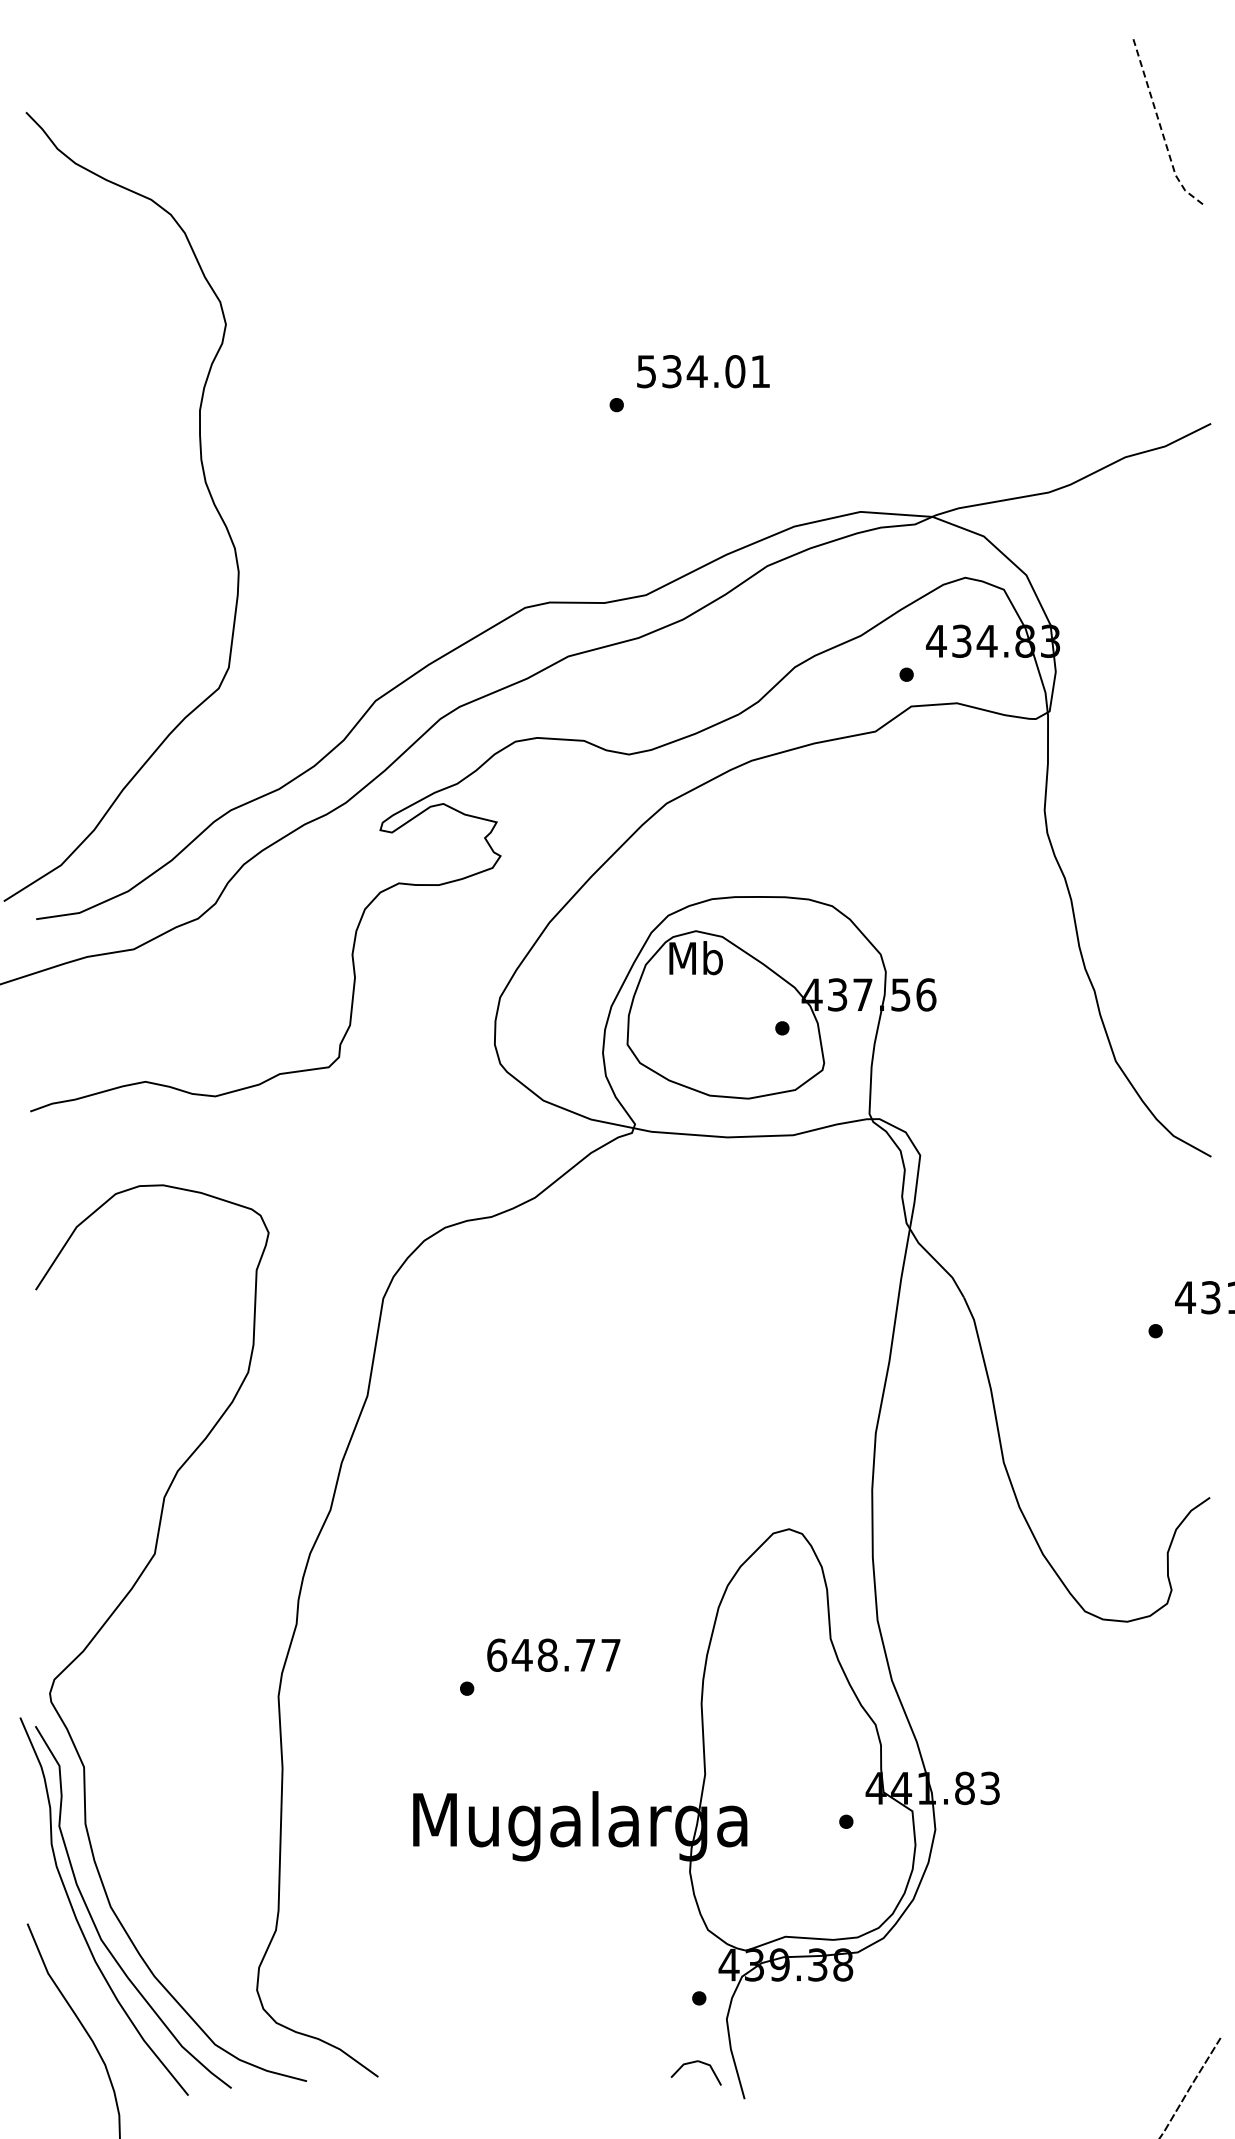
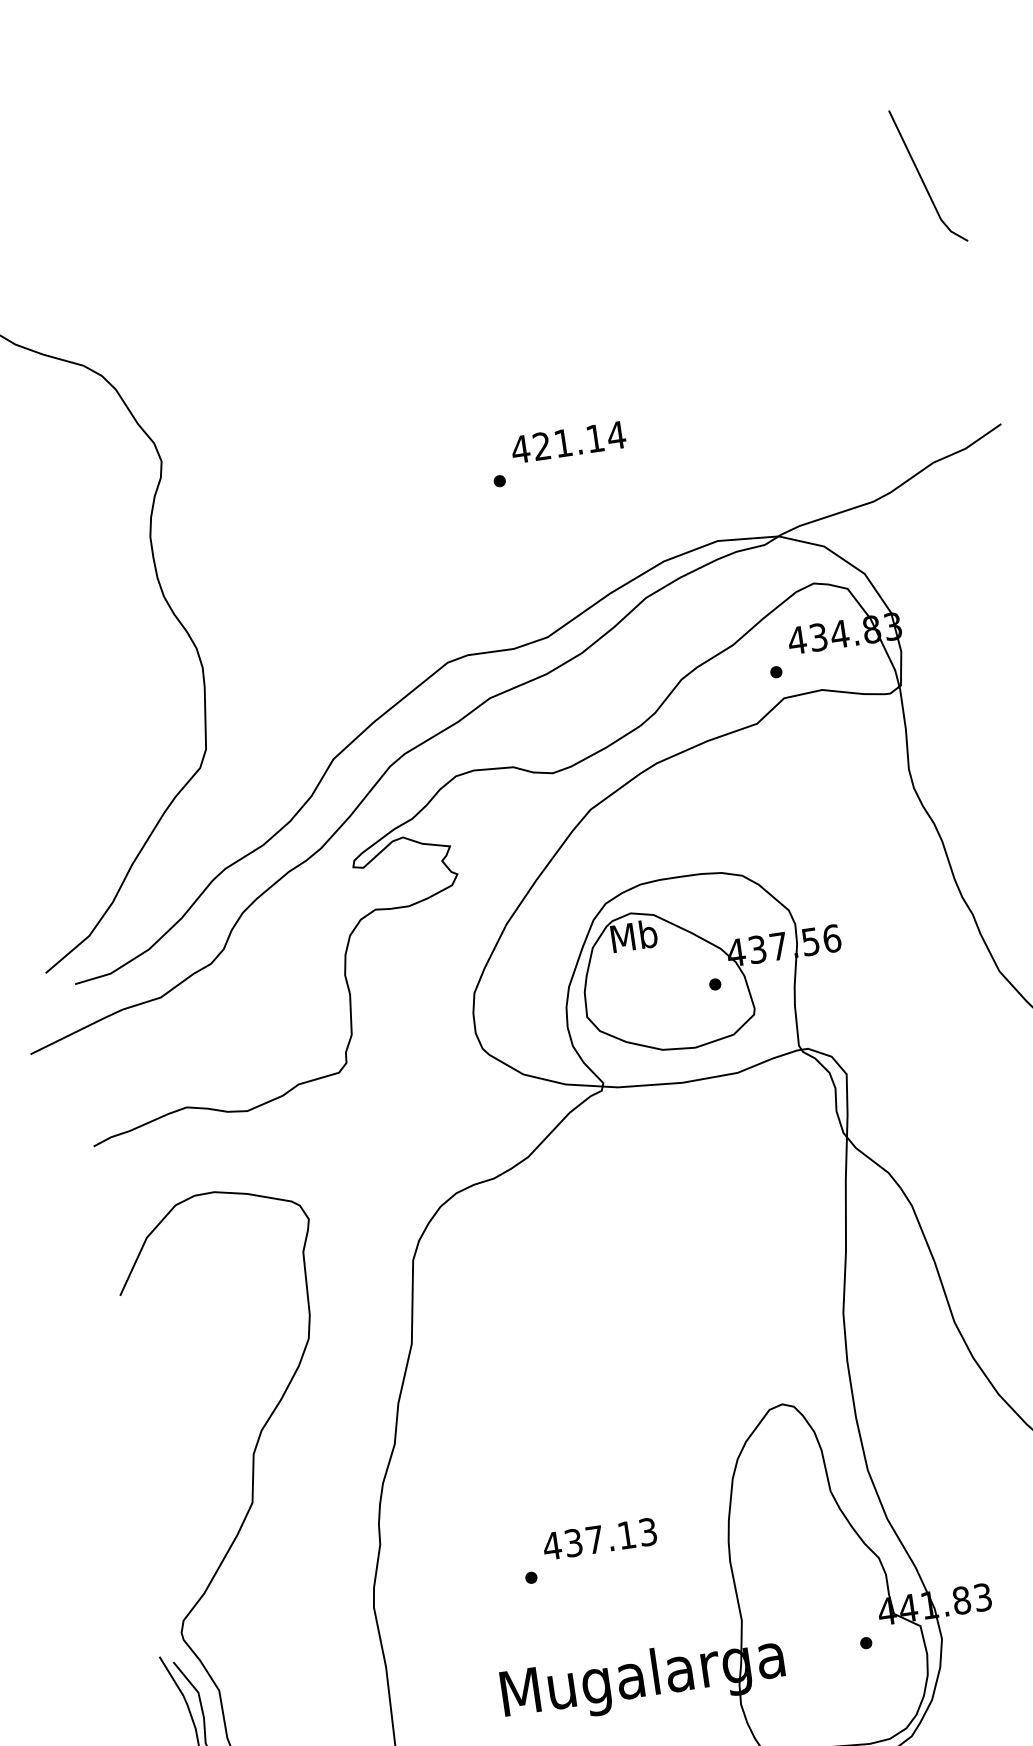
line: (1161, 128) -> (923, 182), dashed -> solid
text: (703, 371) -> (568, 442), 534.01 -> 421.14
text: (553, 1654) -> (599, 1538), 648.77 -> 437.13

